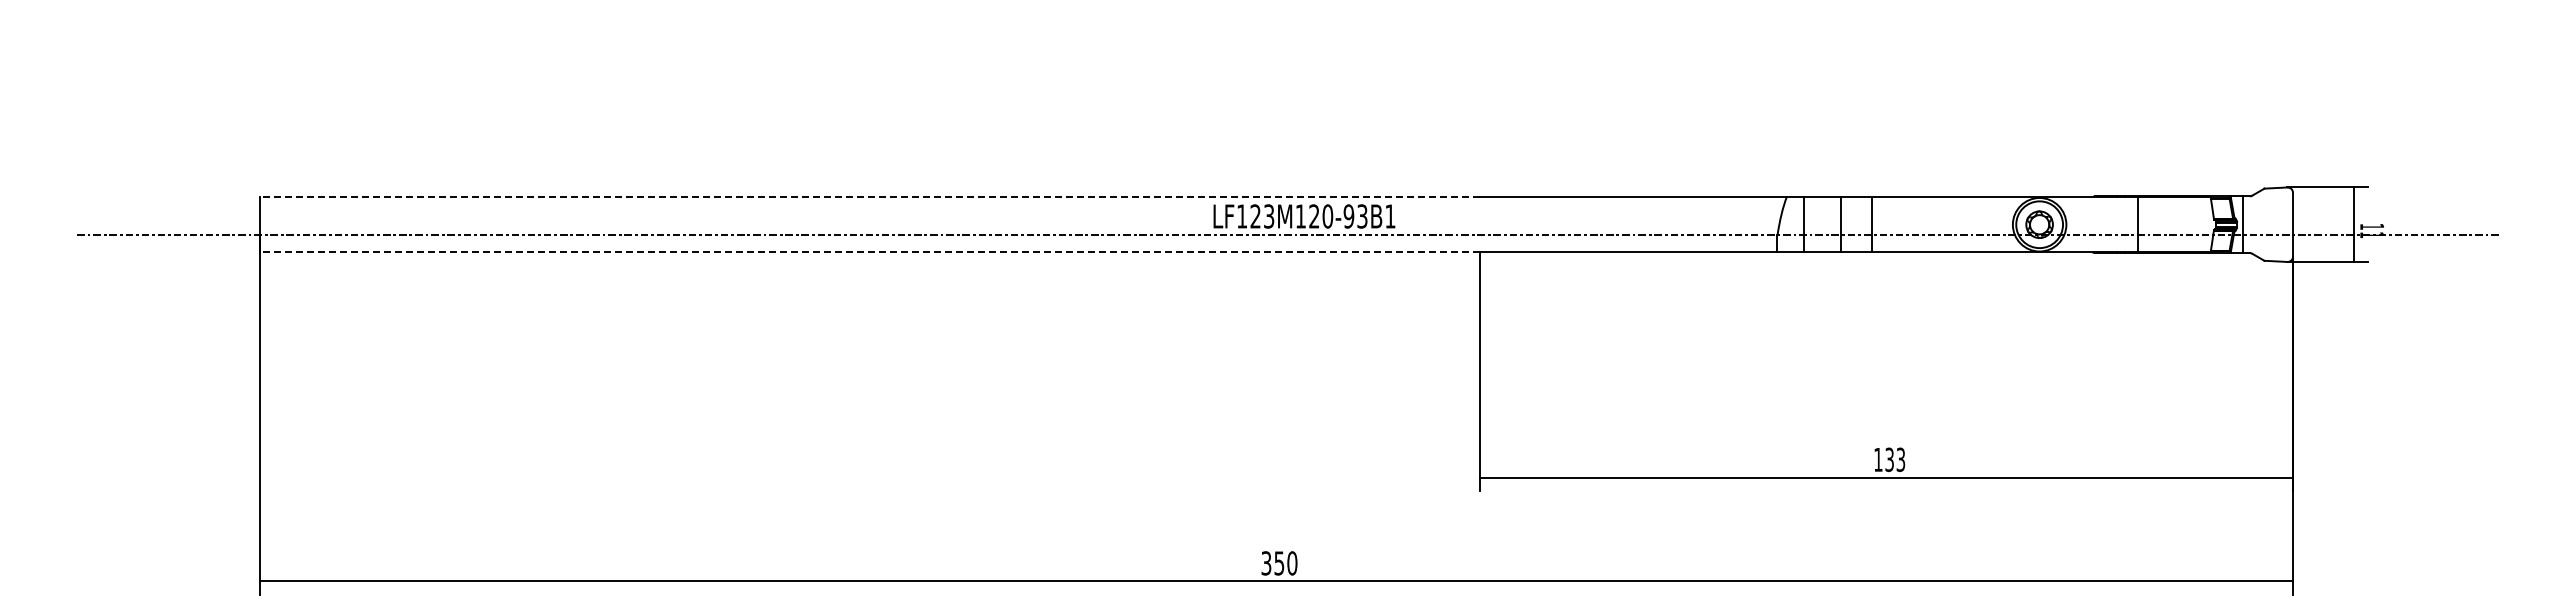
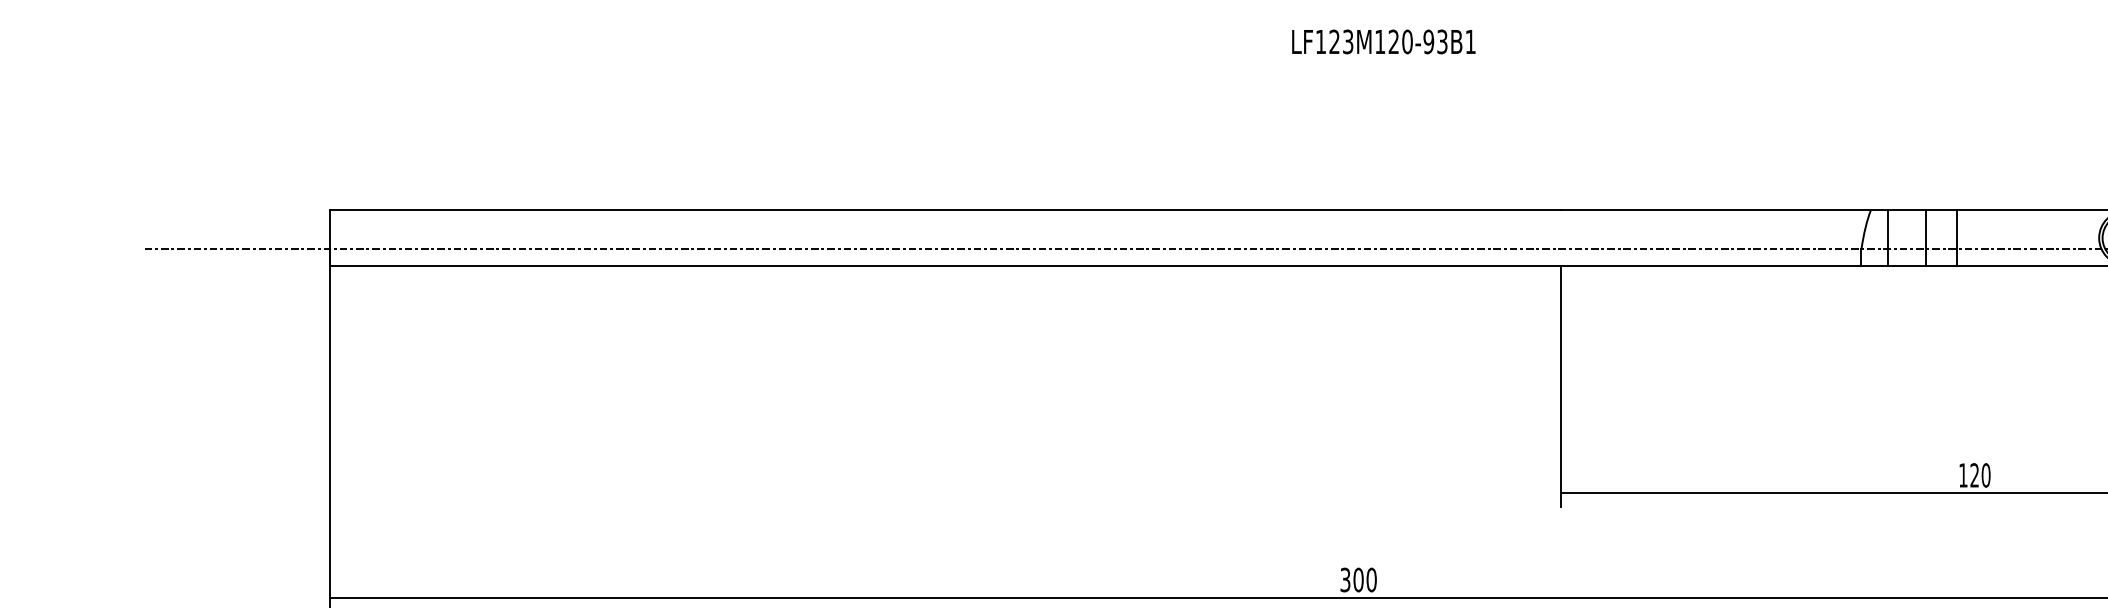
line: (870, 197) -> (945, 210), dashed -> solid
text: (1304, 216) -> (1383, 41), moved
line: (870, 252) -> (945, 266), dashed -> solid
text: (1895, 459) -> (1980, 475), 133 -> 120
text: (1279, 563) -> (1358, 580), 350 -> 300

